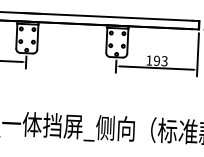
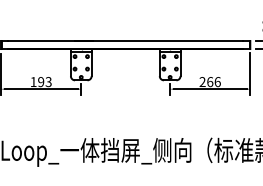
text: (156, 61) -> (209, 82), 193 -> 266

